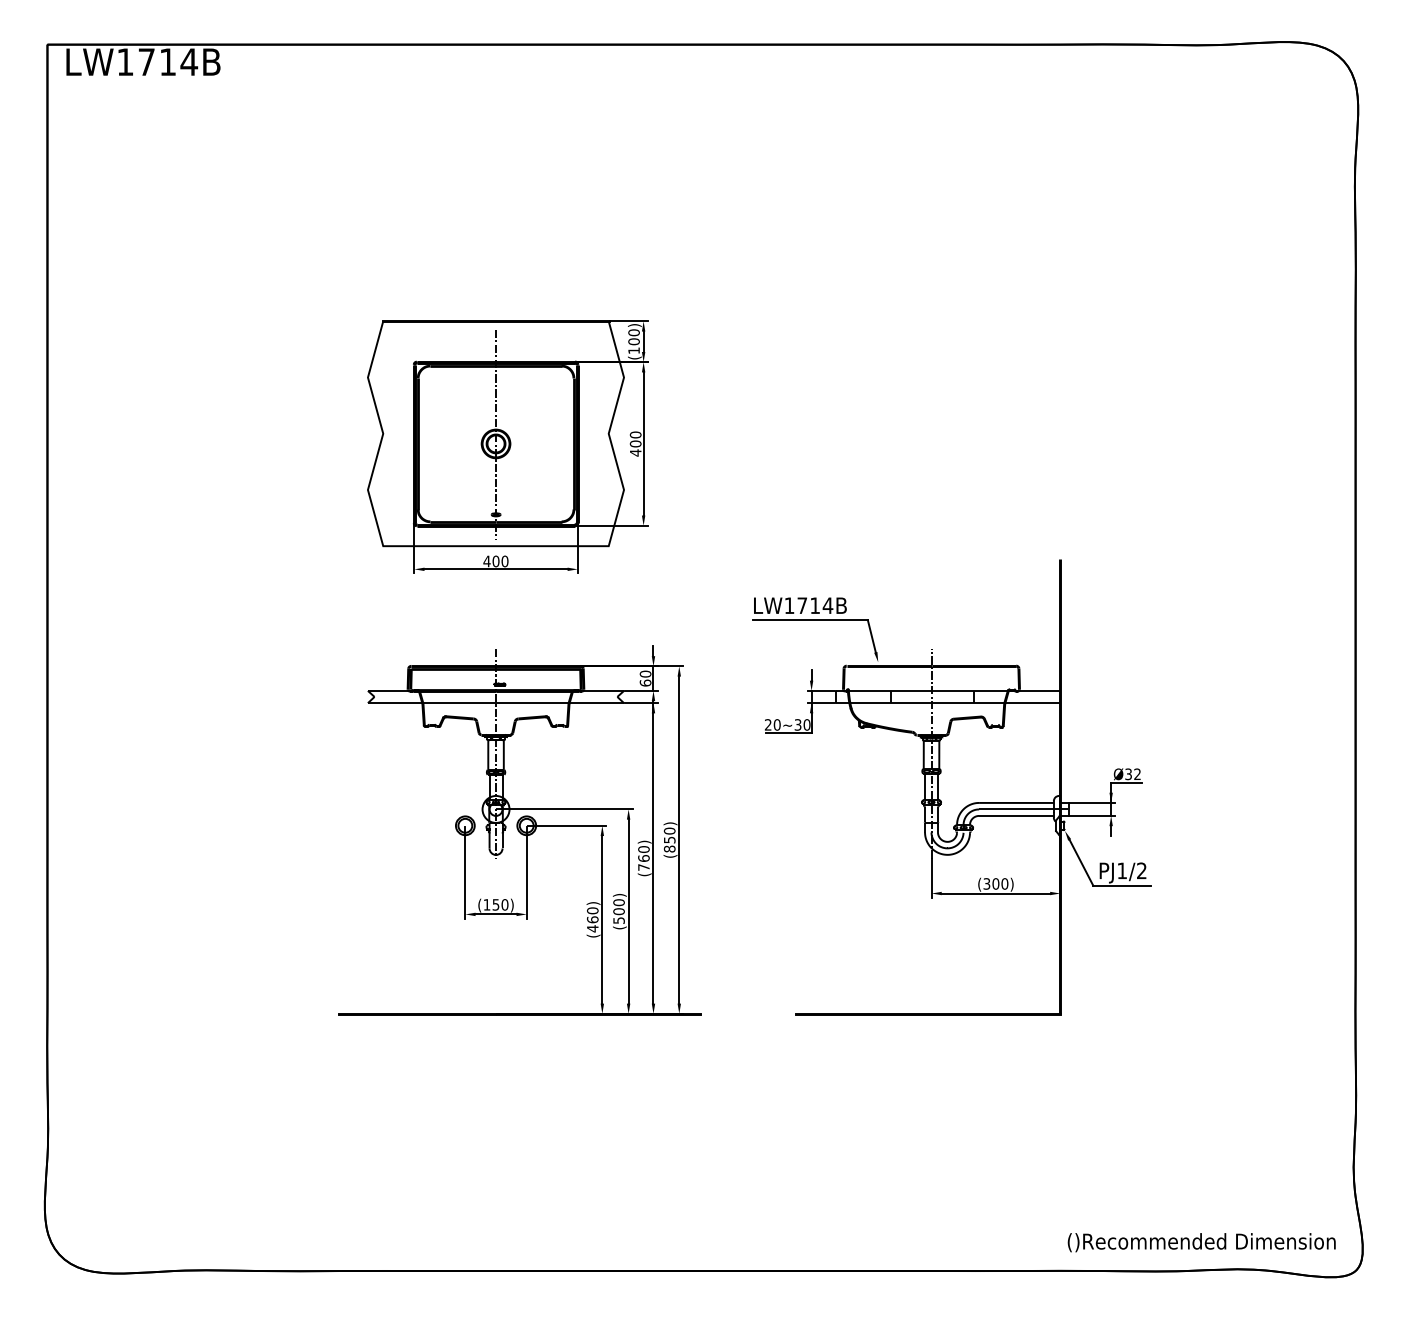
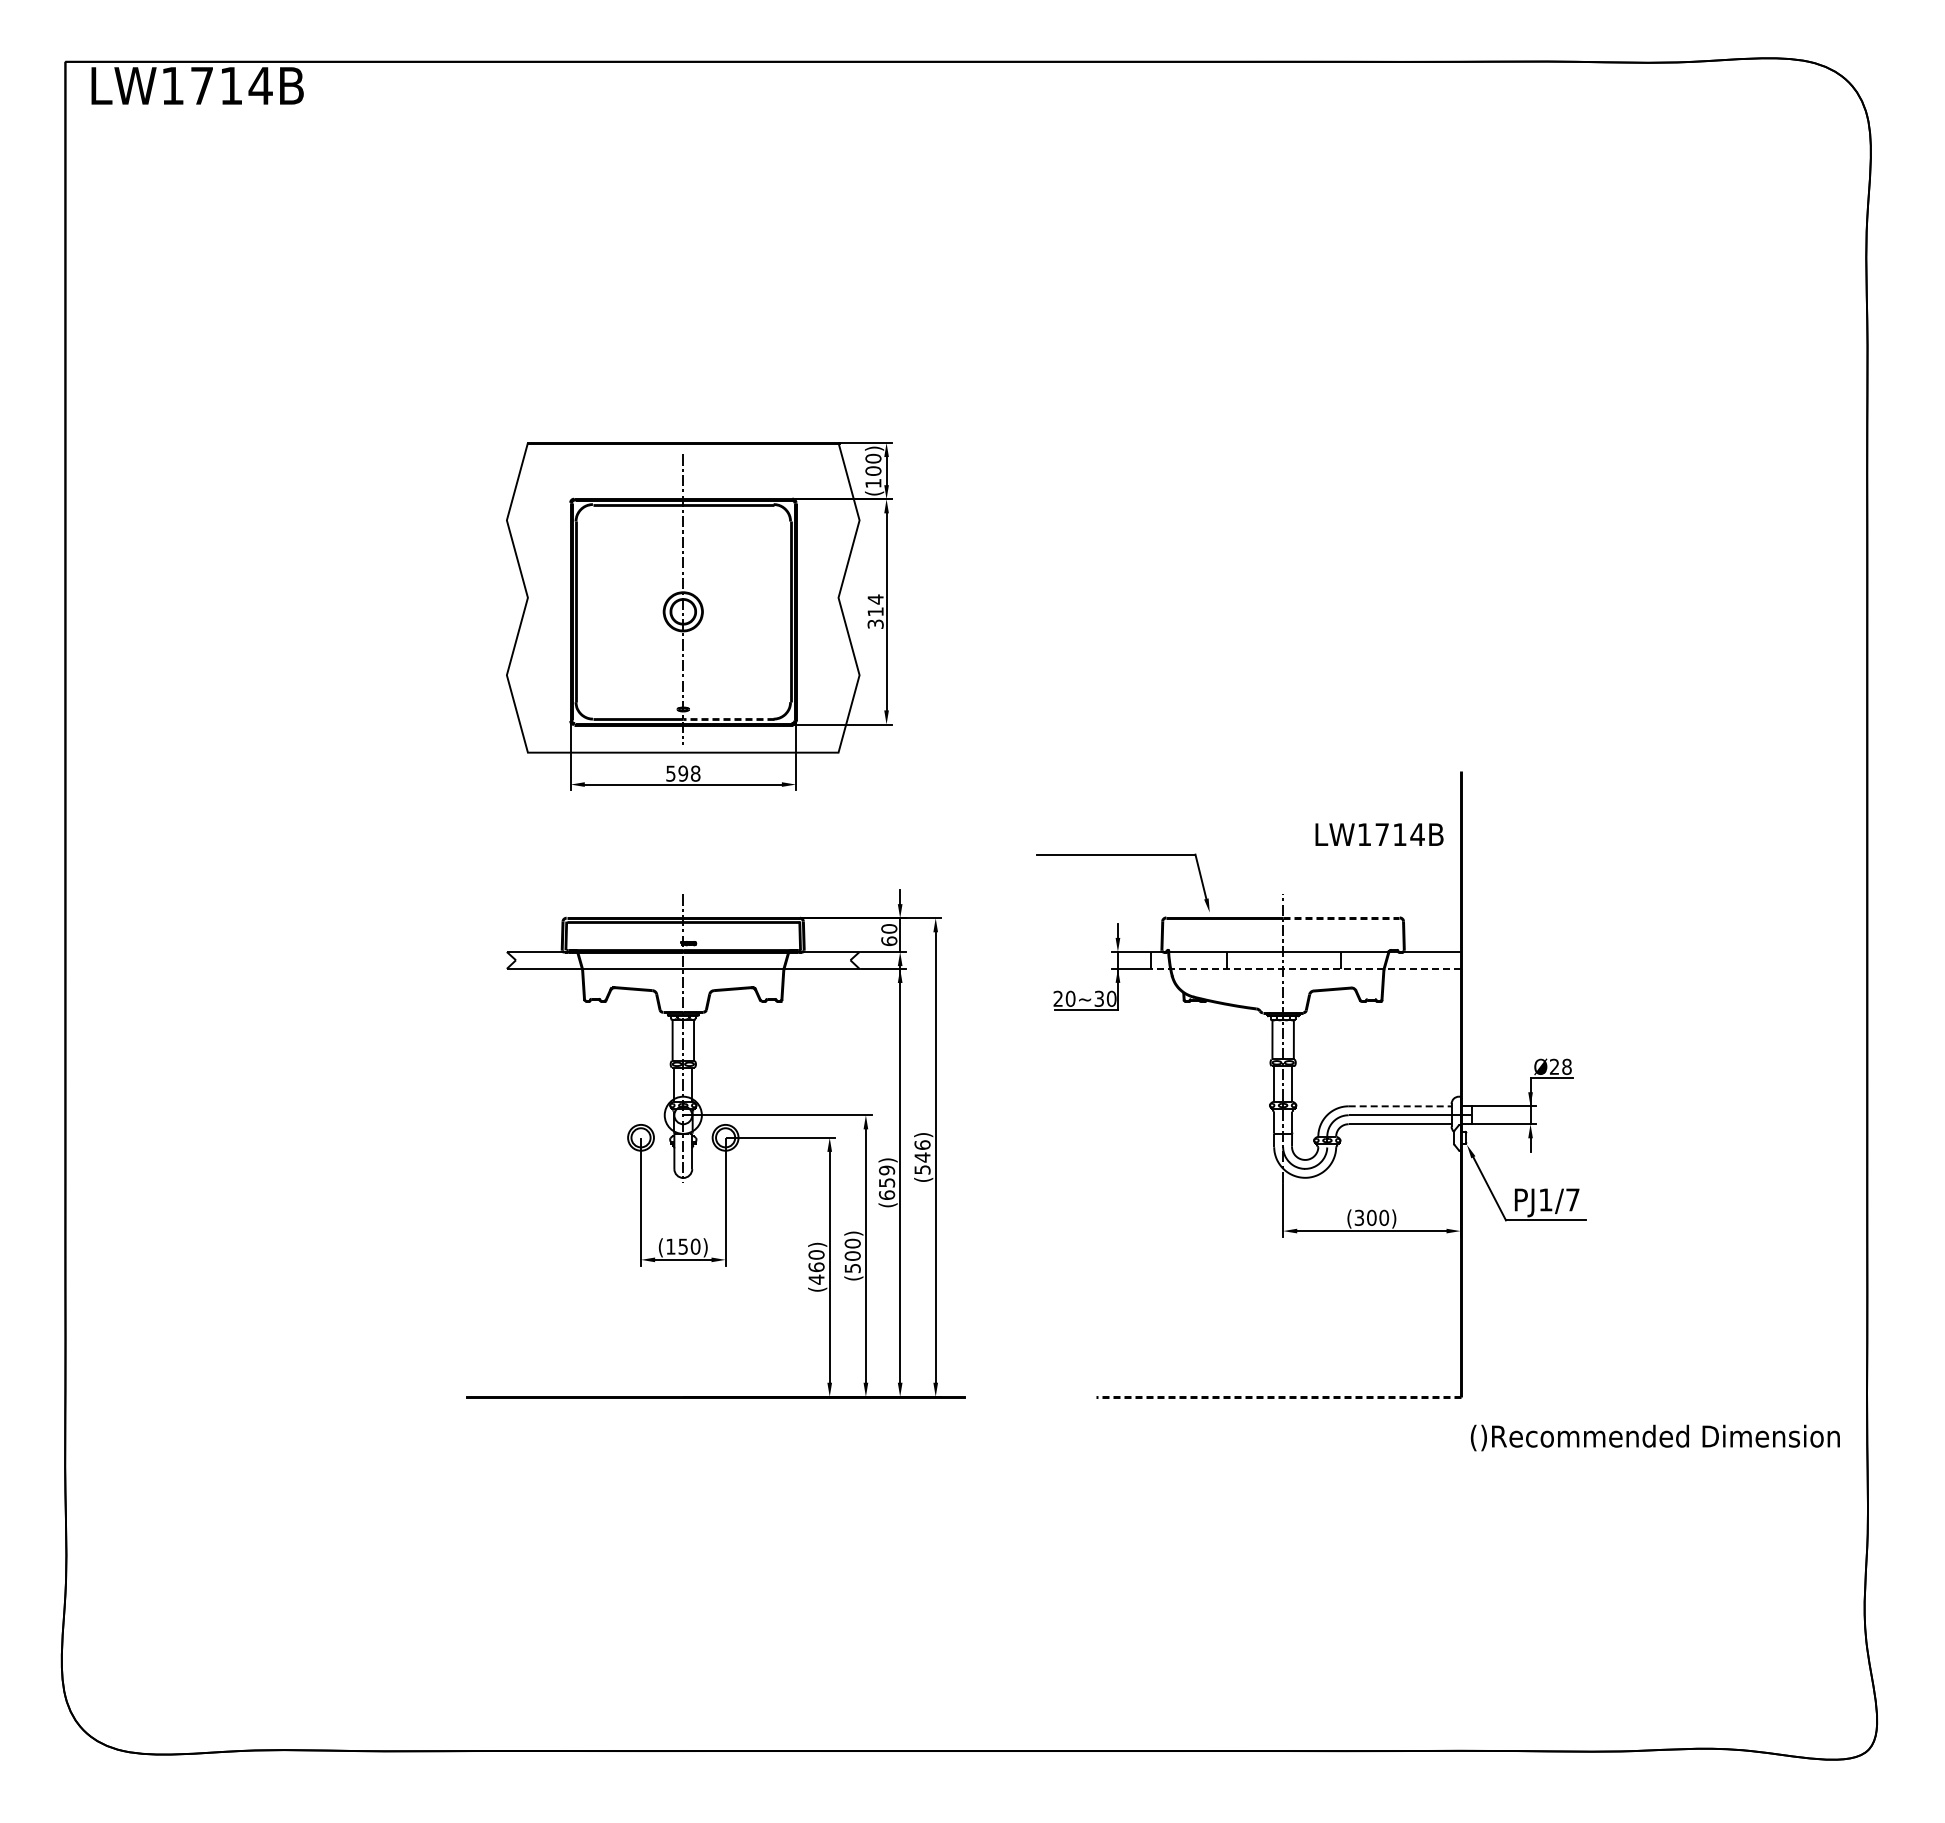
text: (635, 443) -> (875, 611), 400 -> 314
line: (528, 522) -> (728, 719), solid -> dashed
text: (495, 561) -> (682, 773), 400 -> 598
text: (800, 605) -> (1379, 834), moved
line: (973, 665) -> (1341, 917), solid -> dashed
line: (947, 702) -> (1305, 968), solid -> dashed
text: (1132, 774) -> (1560, 1066), Ø32 -> Ø28
line: (1016, 803) -> (1400, 1106), solid -> dashed
text: (669, 840) -> (922, 1157), (850) -> (546)
text: (643, 858) -> (886, 1182), (760) -> (659)
text: (1141, 870) -> (1572, 1199), PJ1/2 -> PJ1/7
line: (928, 1013) -> (1278, 1396), solid -> dashed
text: (1201, 1242) -> (1654, 1437), moved

